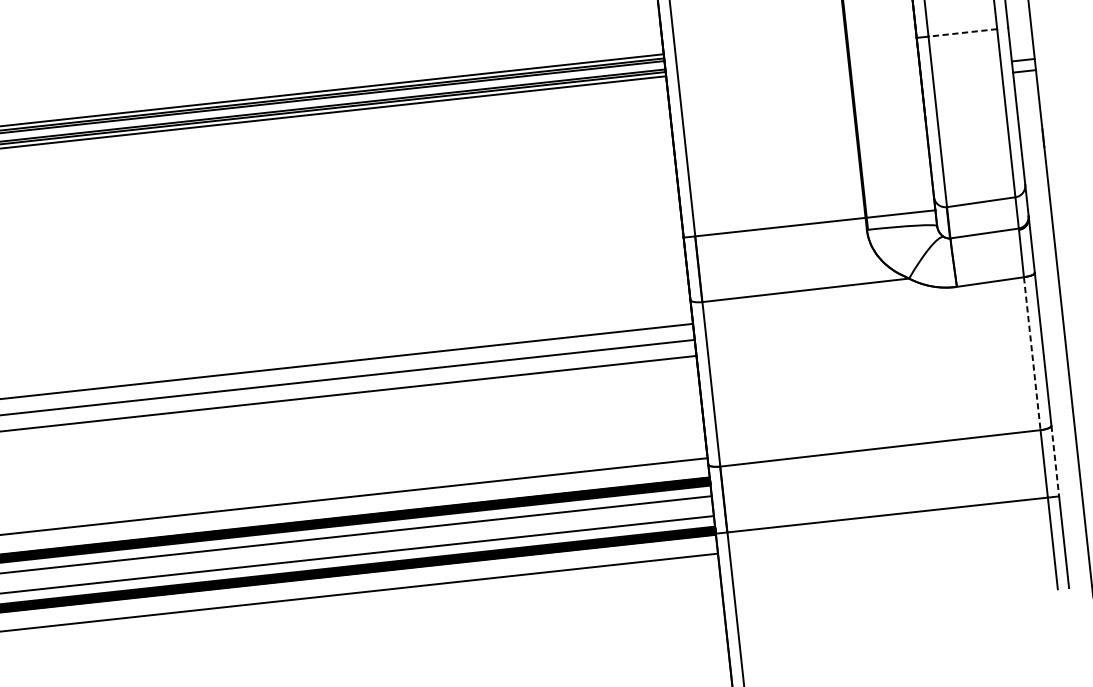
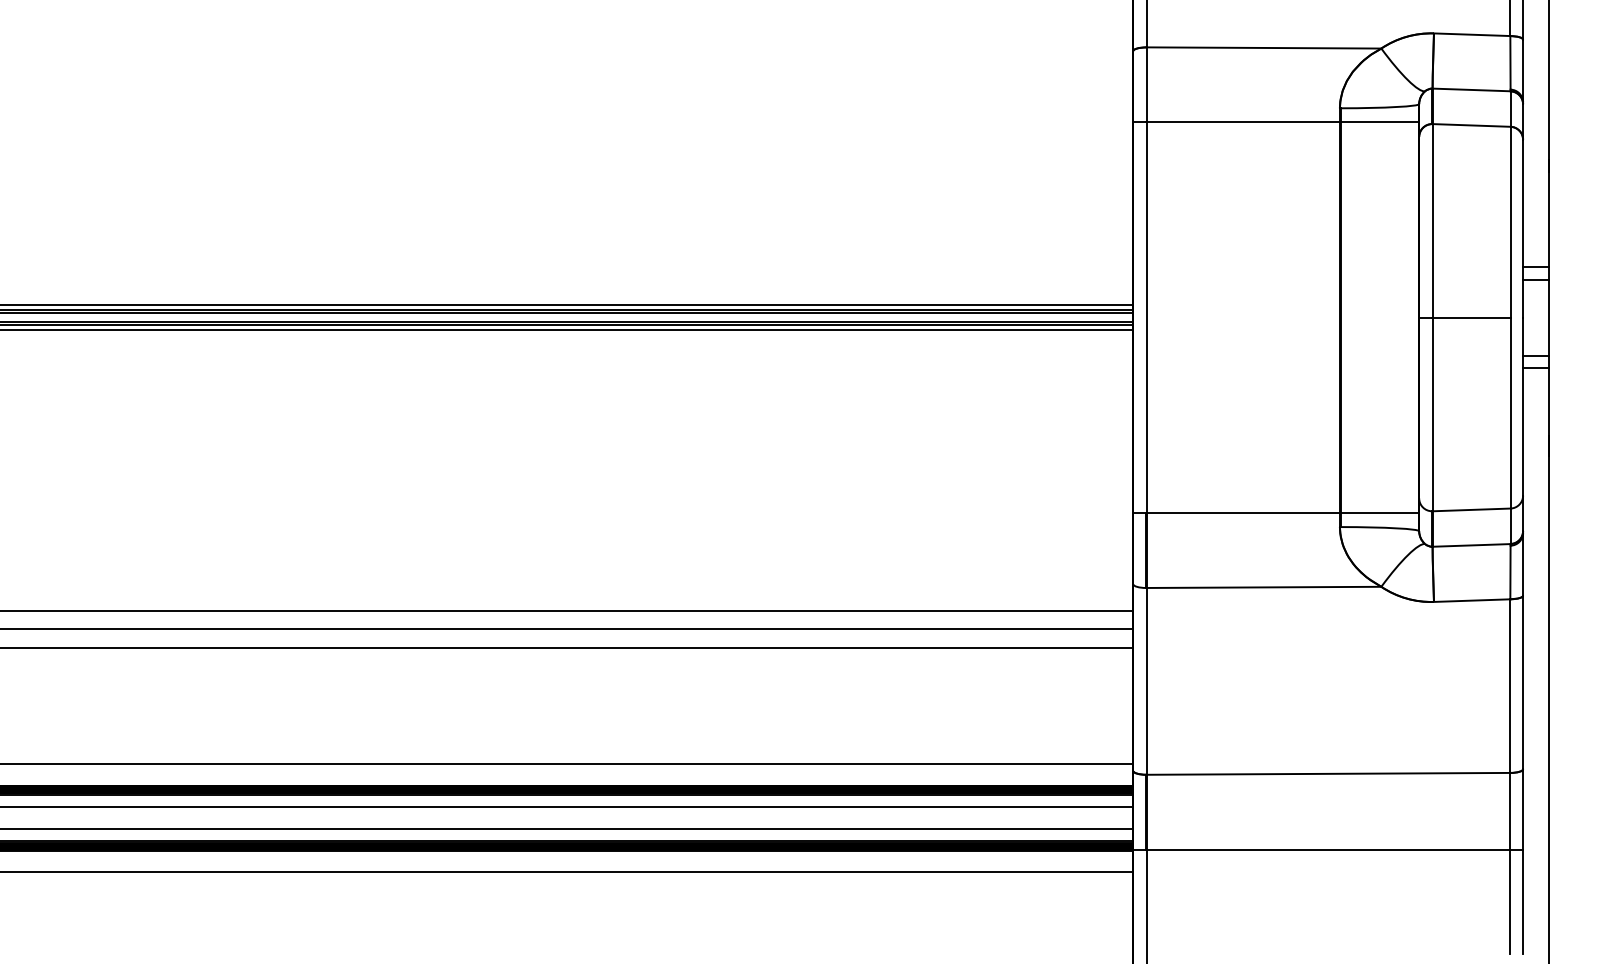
line: (962, 32) -> (1471, 317), dashed -> solid
line: (1032, 354) -> (1510, 686), dashed -> solid
line: (1055, 461) -> (1523, 809), dashed -> solid

